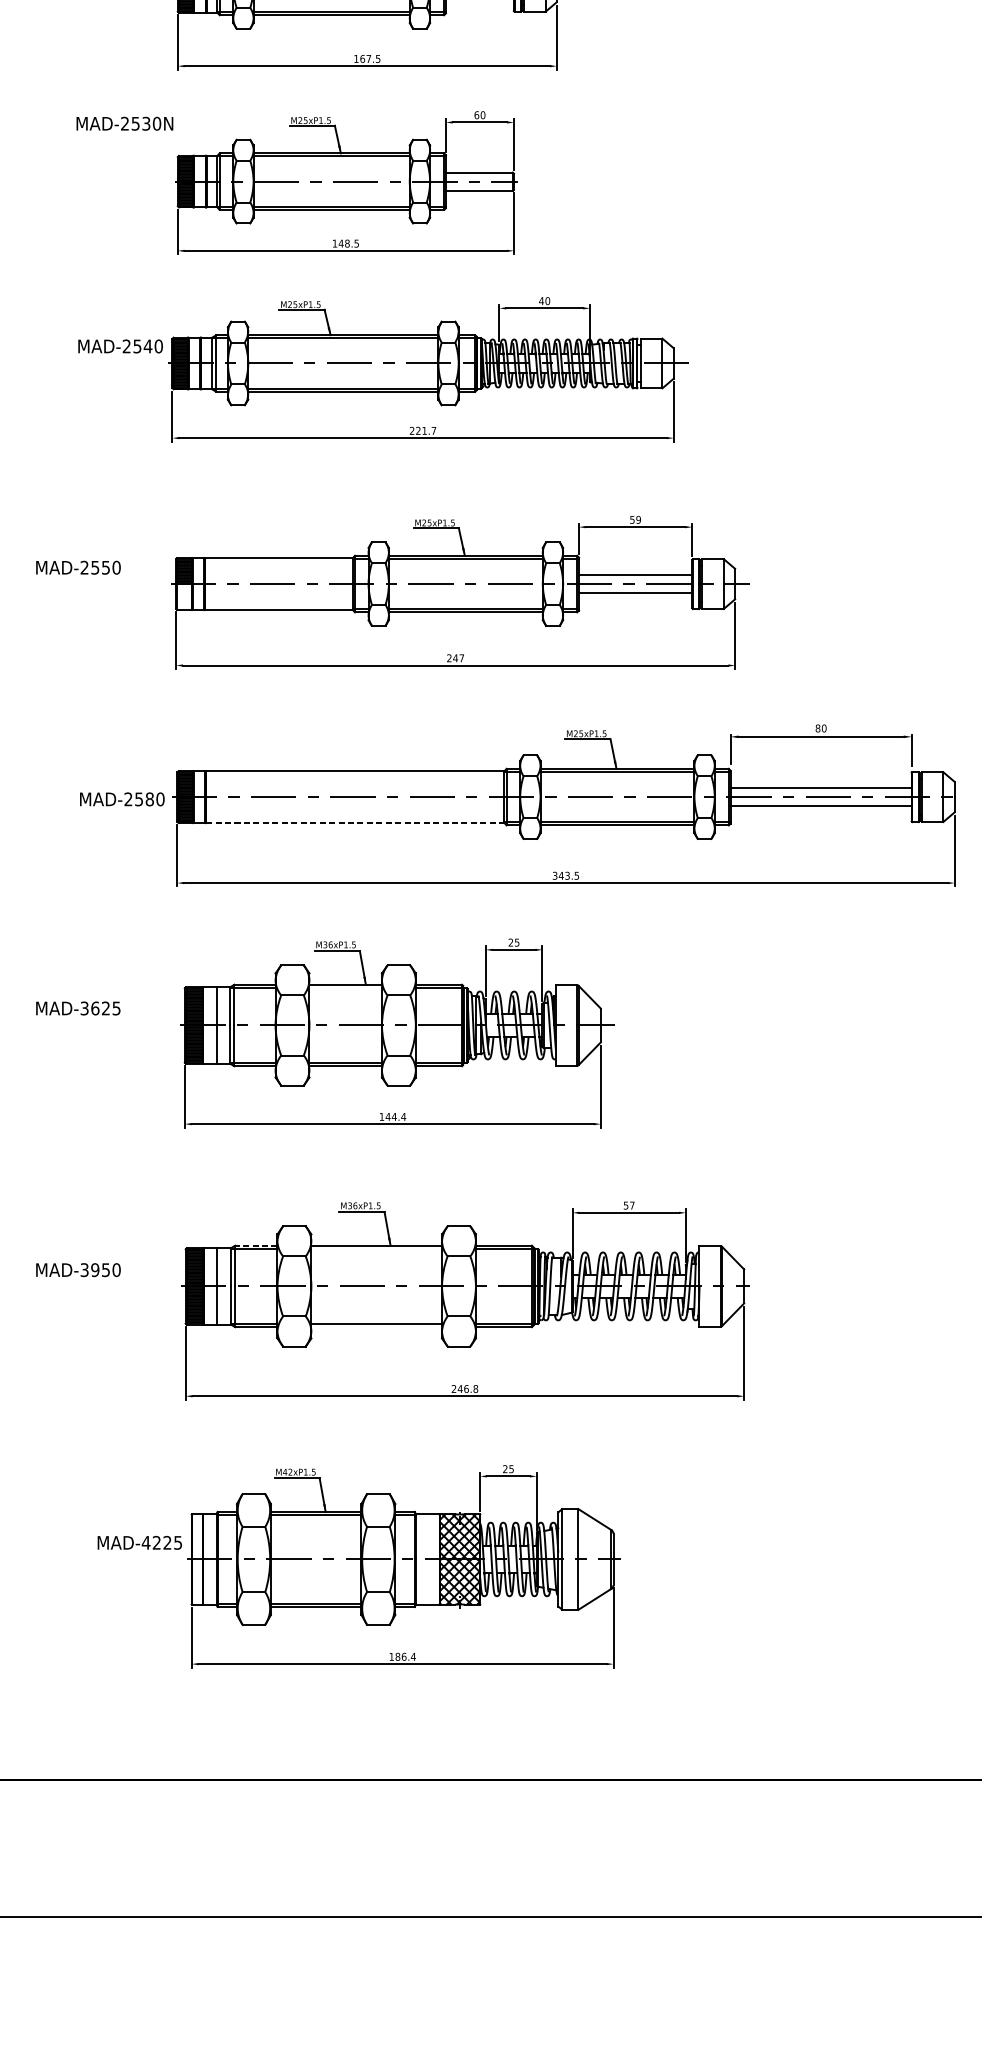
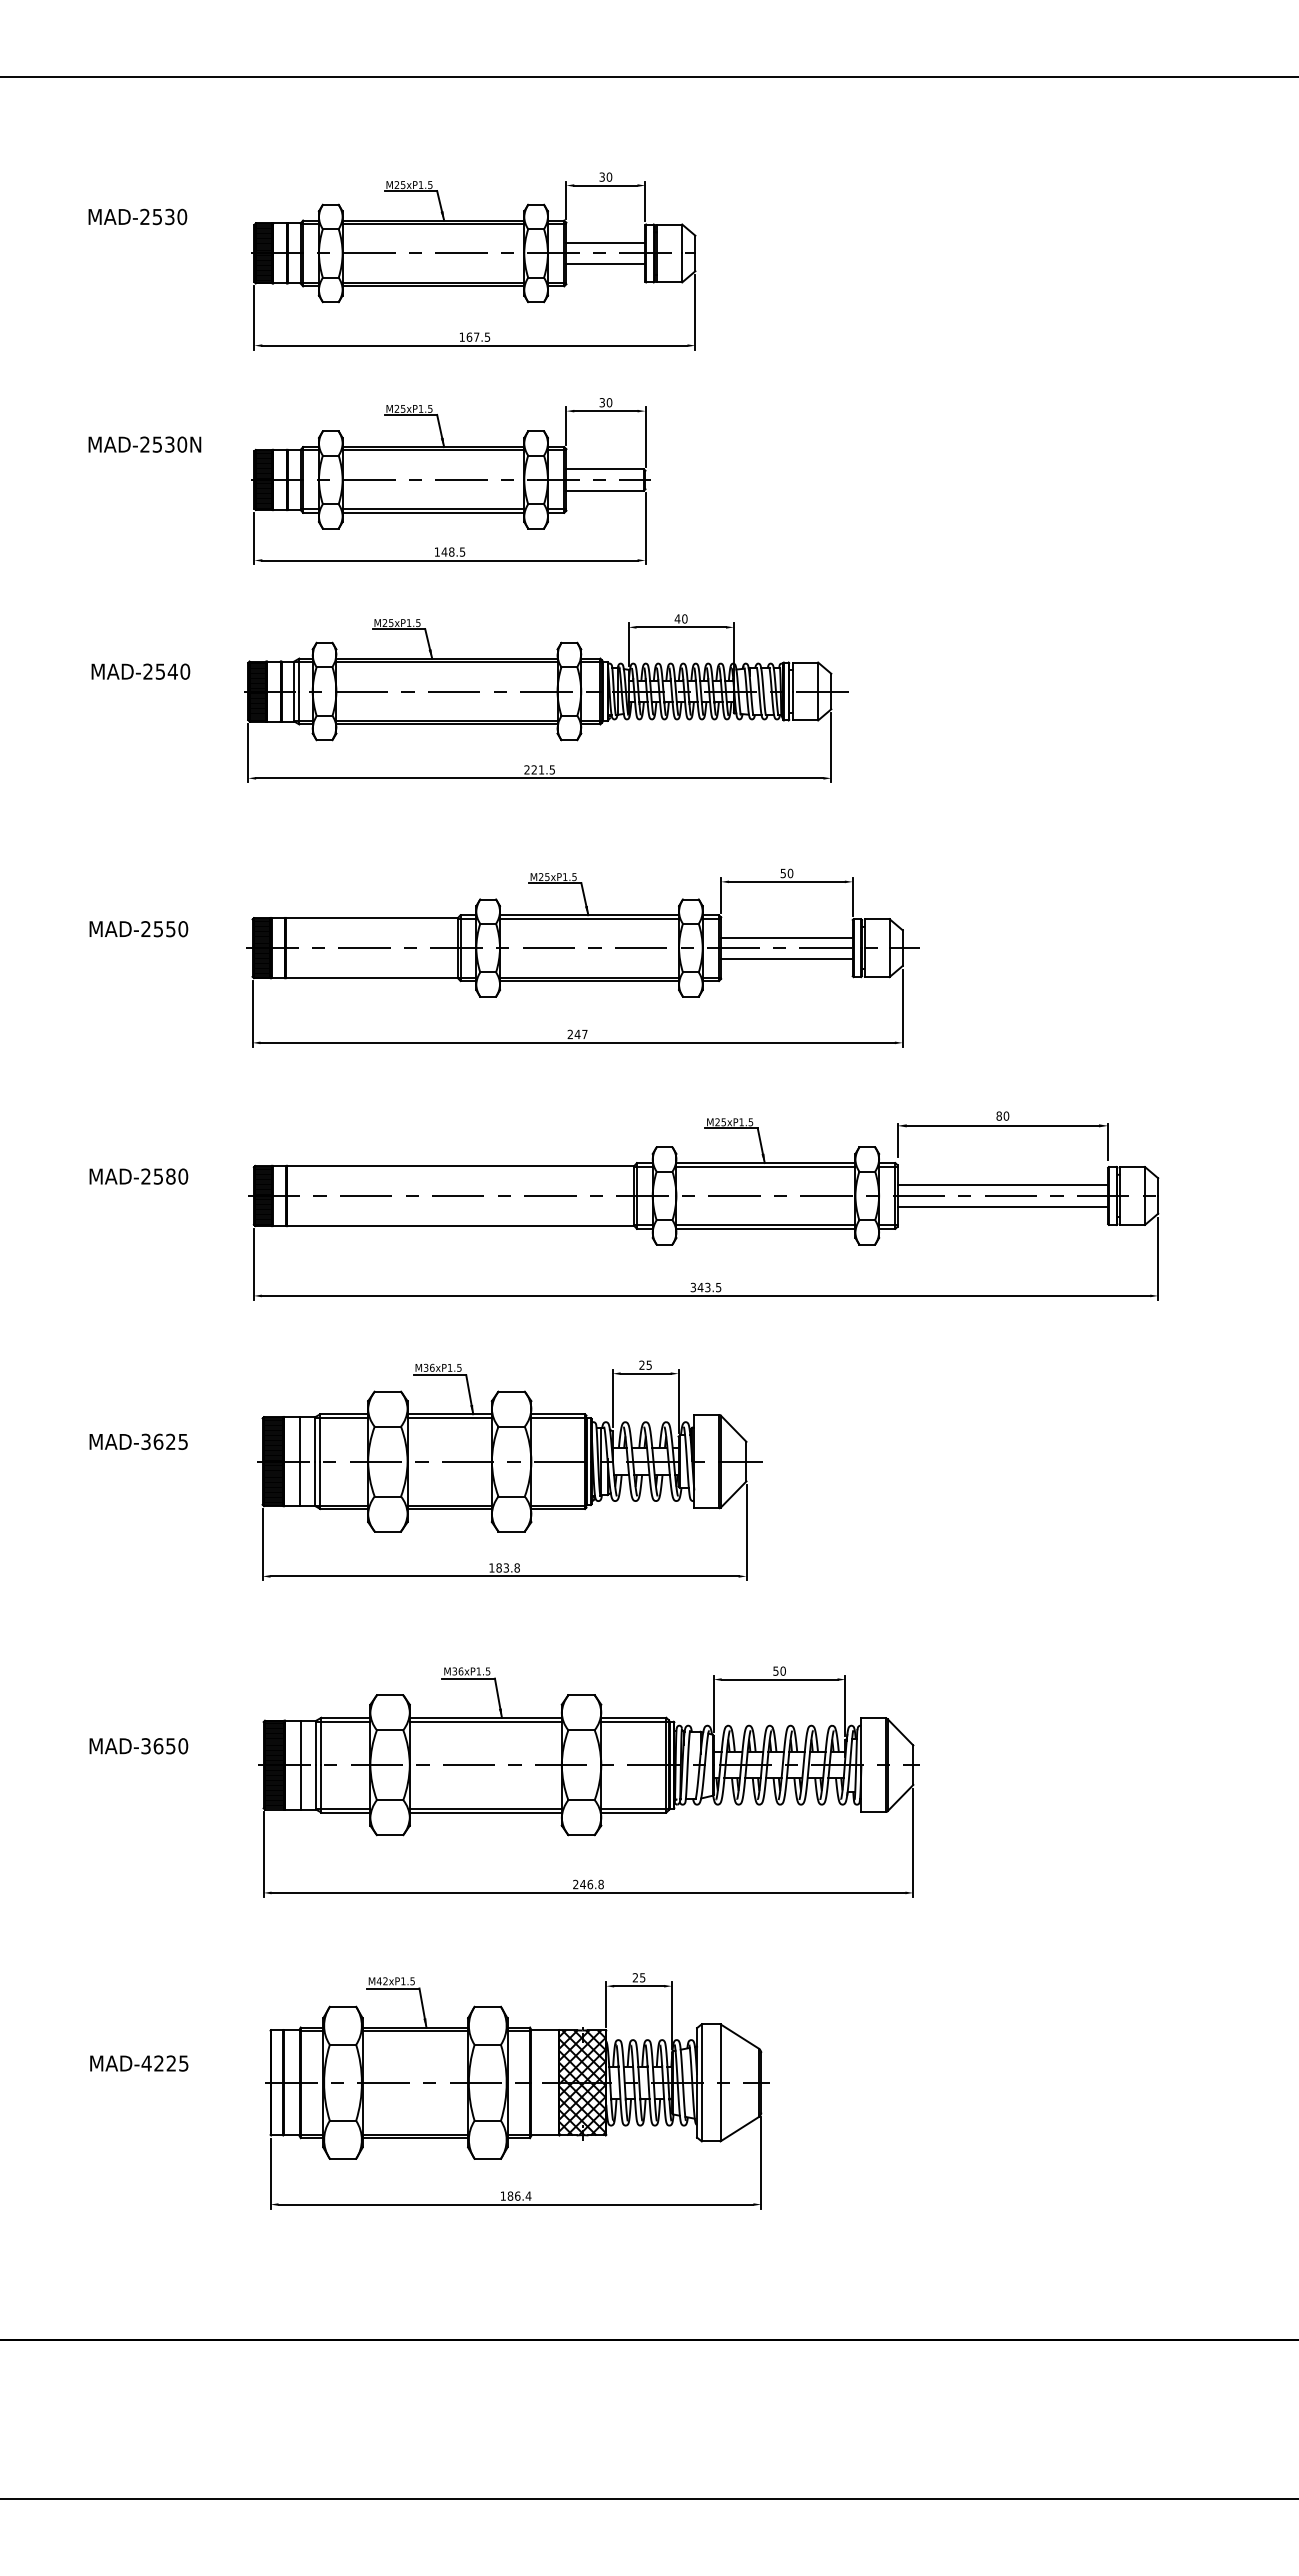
text: (477, 115) -> (602, 402), 60 -> 30
text: (124, 123) -> (144, 444), moved
text: (120, 346) -> (140, 671), moved
text: (433, 430) -> (551, 769), 221.7 -> 221.5
text: (638, 519) -> (790, 873), 59 -> 50
hatch: (183, 597) -> (261, 963), added
text: (121, 799) -> (138, 1176), moved
line: (355, 823) -> (461, 1226), dashed -> solid
line: (345, 987) -> (449, 1417), added
text: (396, 1116) -> (508, 1567), 144.4 -> 183.8
text: (631, 1205) -> (782, 1670), 57 -> 50
line: (256, 1245) -> (345, 1717), dashed -> solid
line: (376, 1248) -> (485, 1721), added
text: (95, 1270) -> (158, 1746), MAD-3950 -> MAD-3650
line: (376, 1327) -> (485, 1812), added
text: (140, 1542) -> (139, 2063), moved

